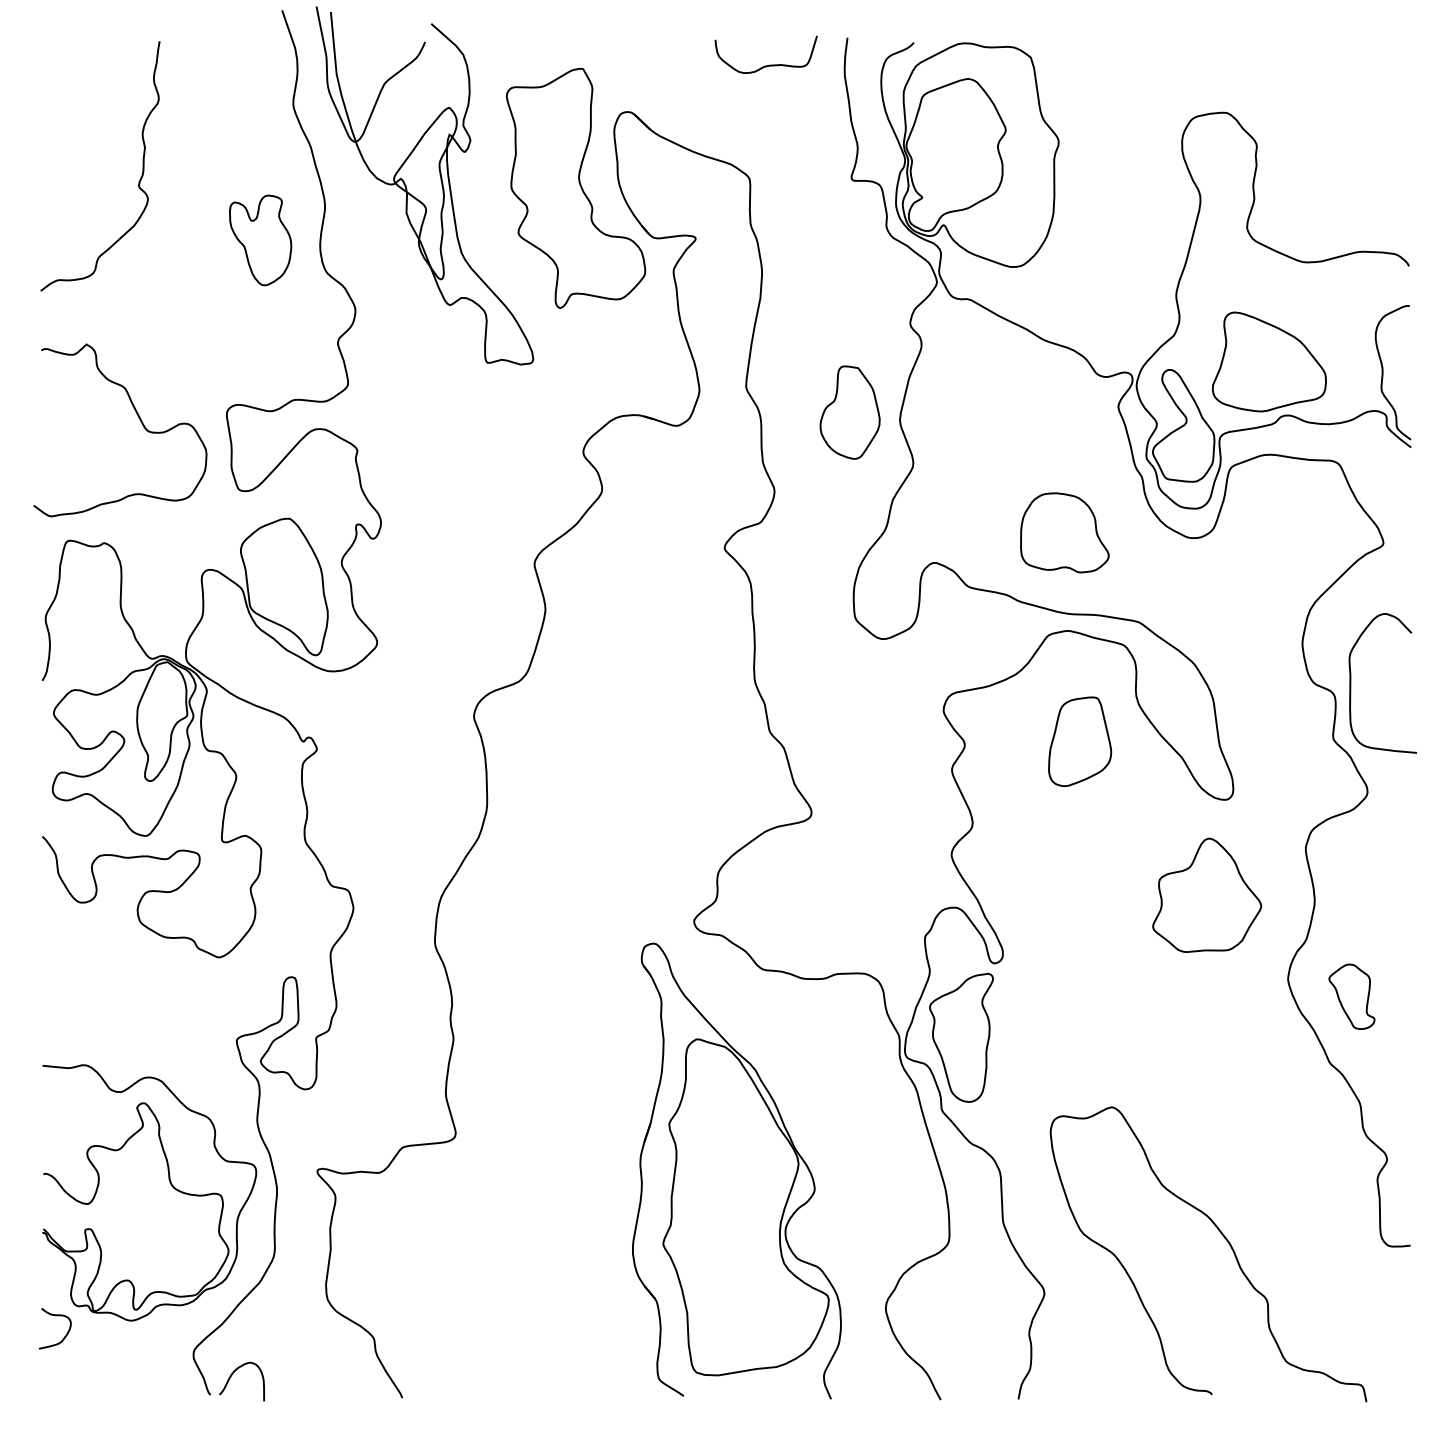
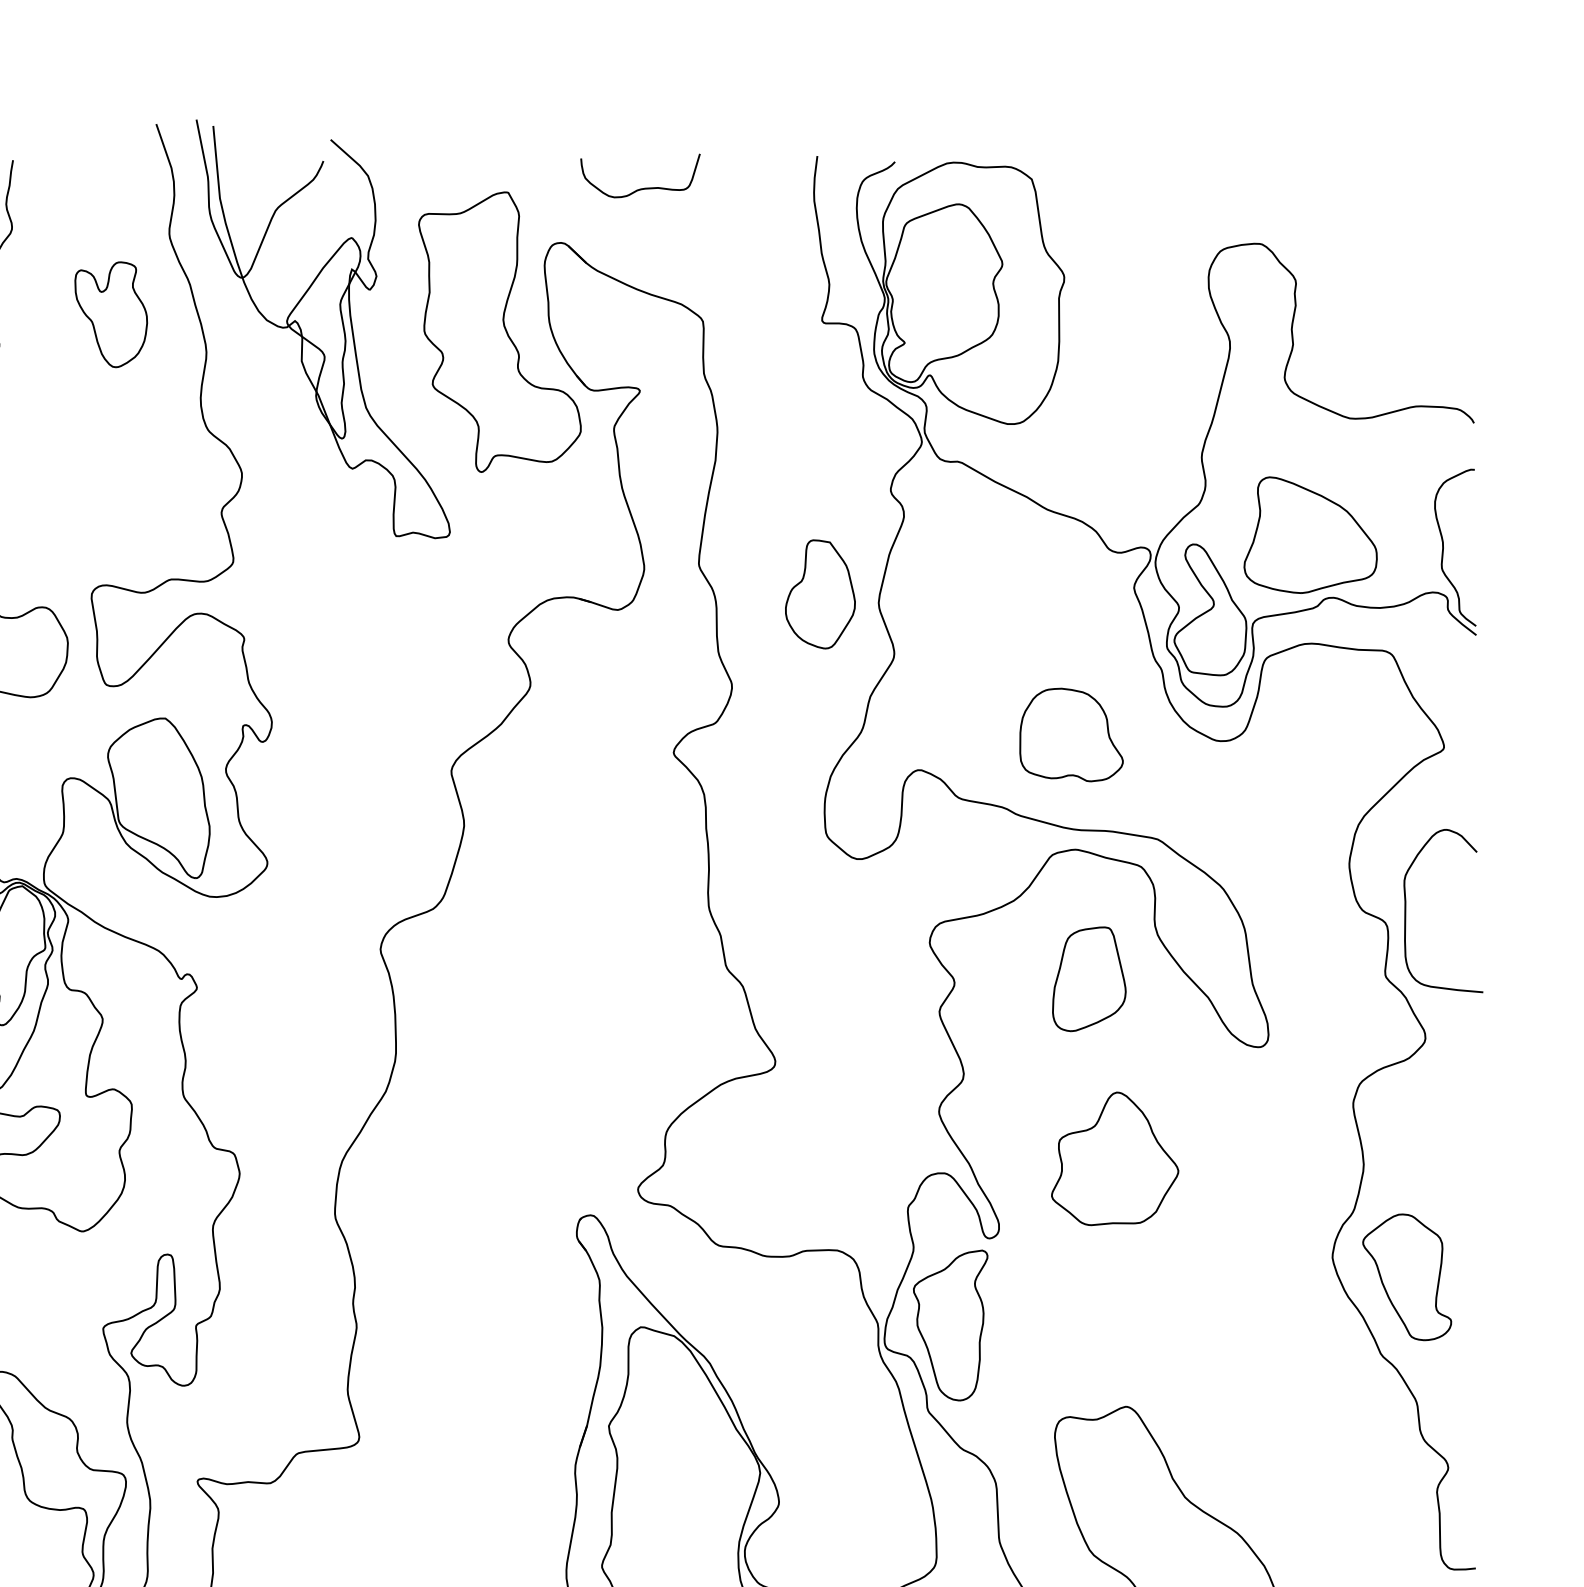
curve: (769, 64) -> (644, 187), moved
part: (260, 240) -> (111, 314), moved
part: (1207, 894) -> (1115, 1157), moved
part: (1351, 996) -> (1406, 1277), size x1.67

